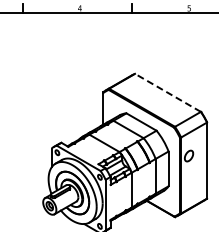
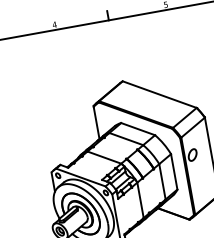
line: (167, 92) -> (159, 94), dashed -> solid

